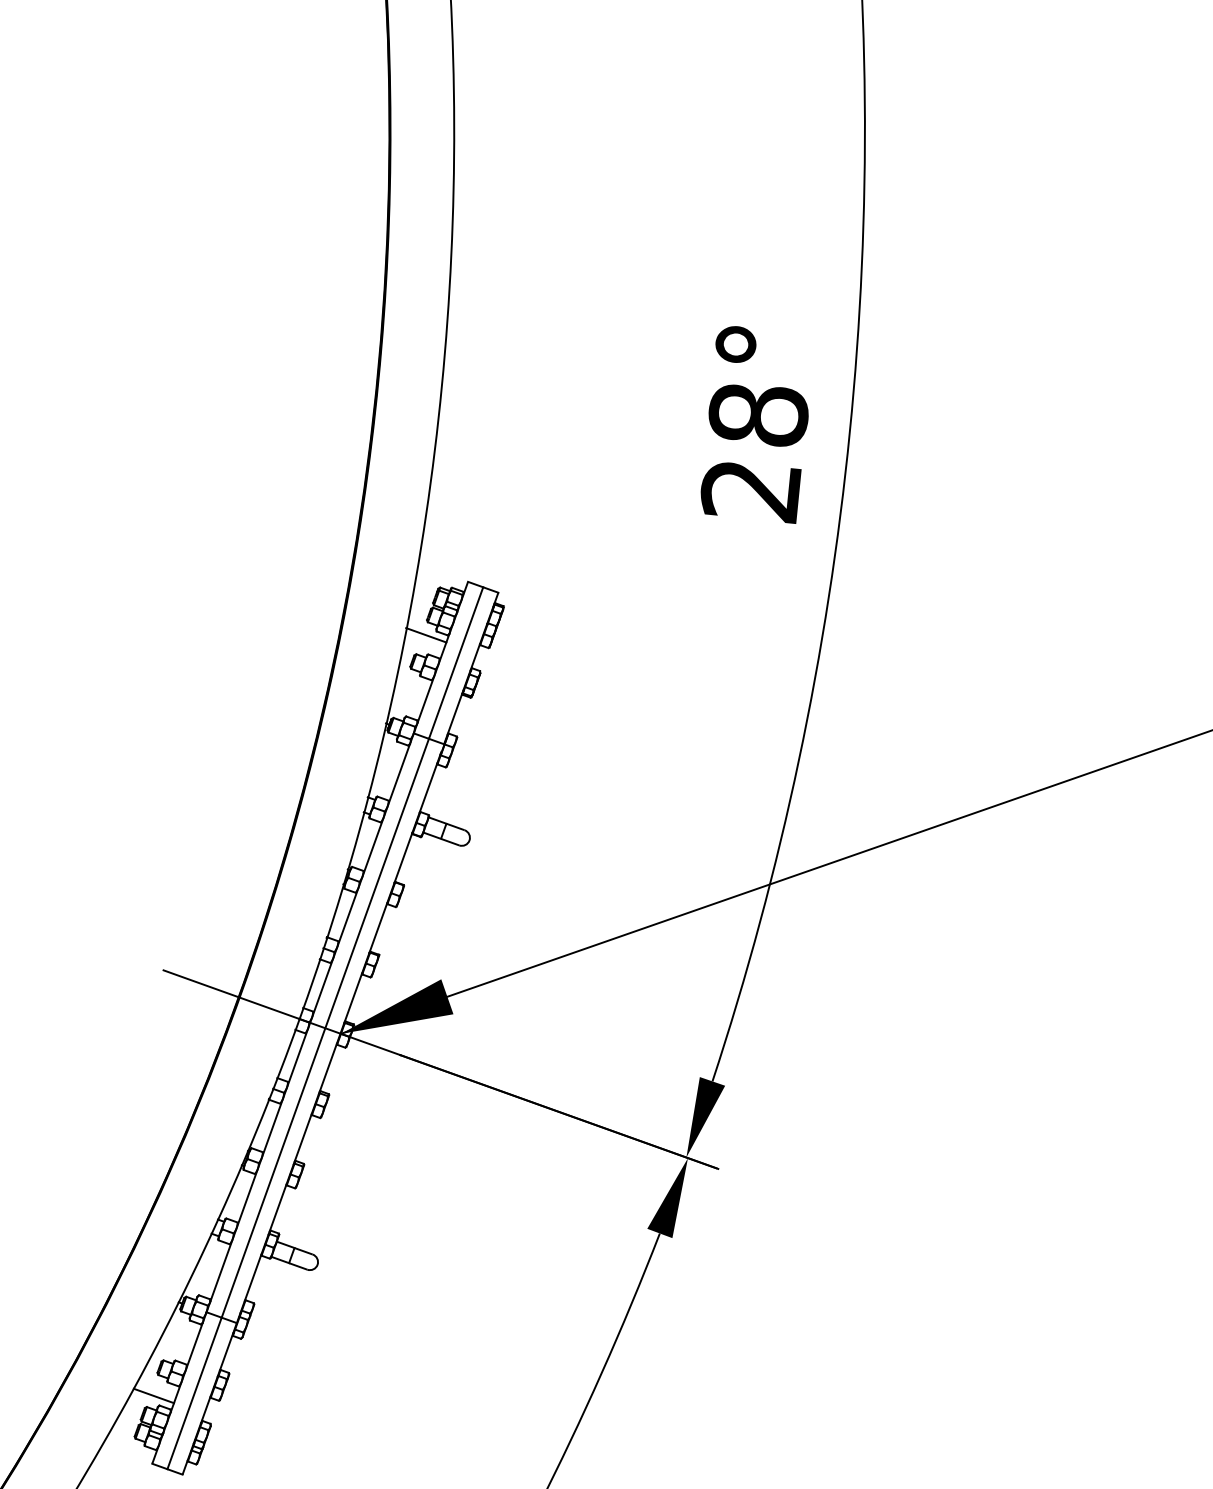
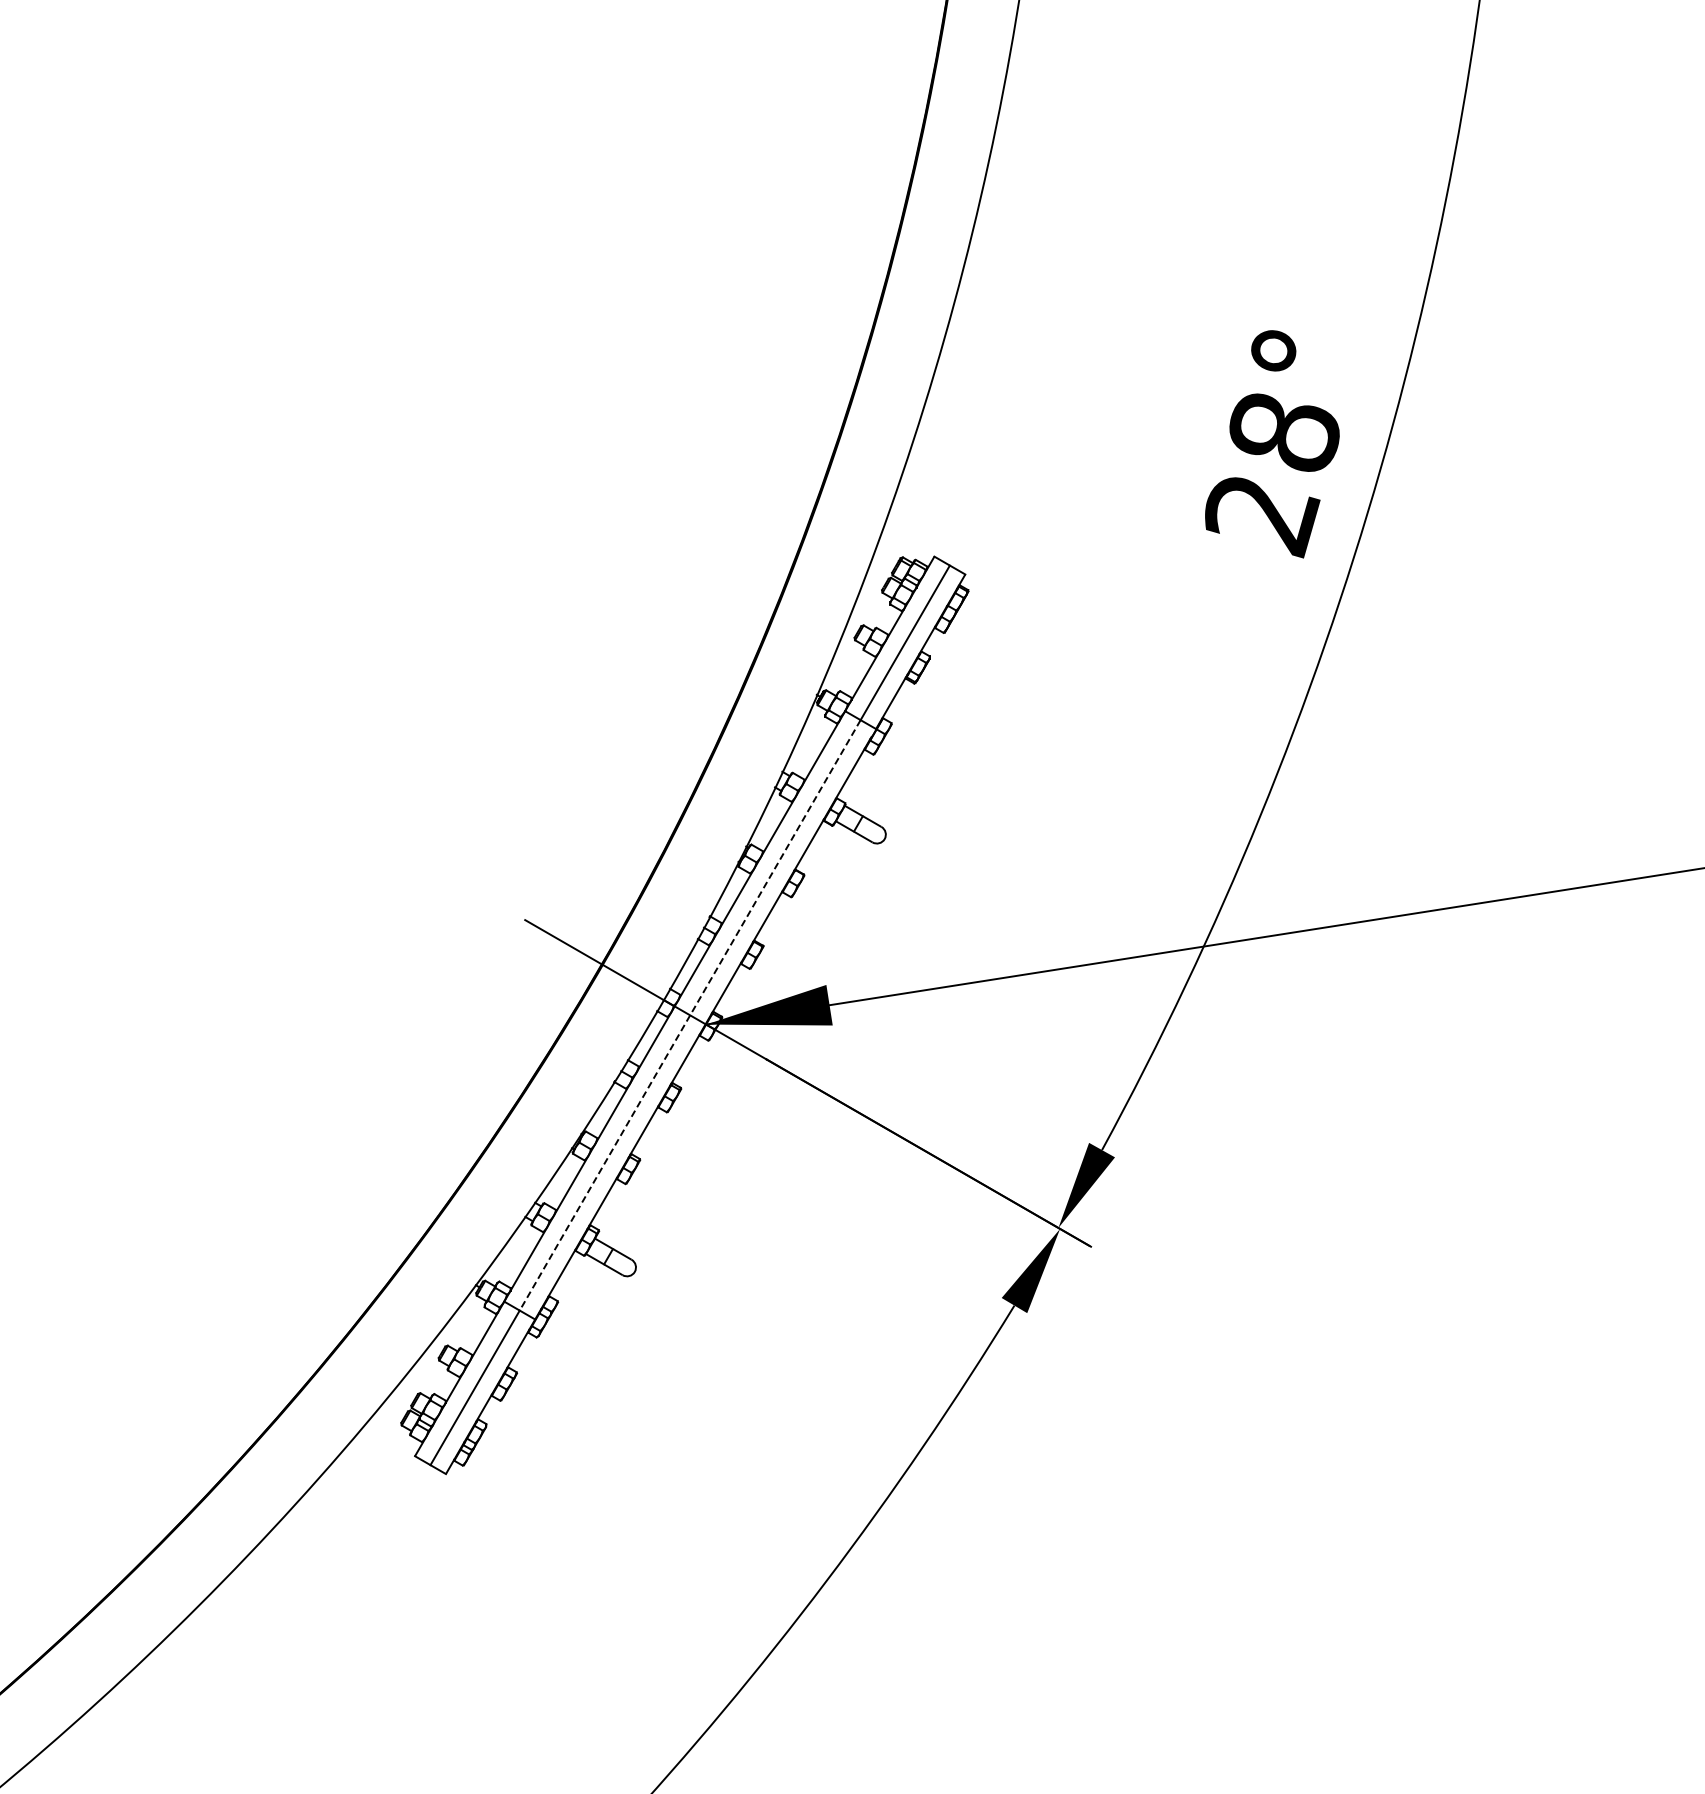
line: (425, 635) -> (877, 606), removed
line: (325, 1028) -> (690, 1015), solid -> dashed
line: (153, 1396) -> (429, 1382), removed

